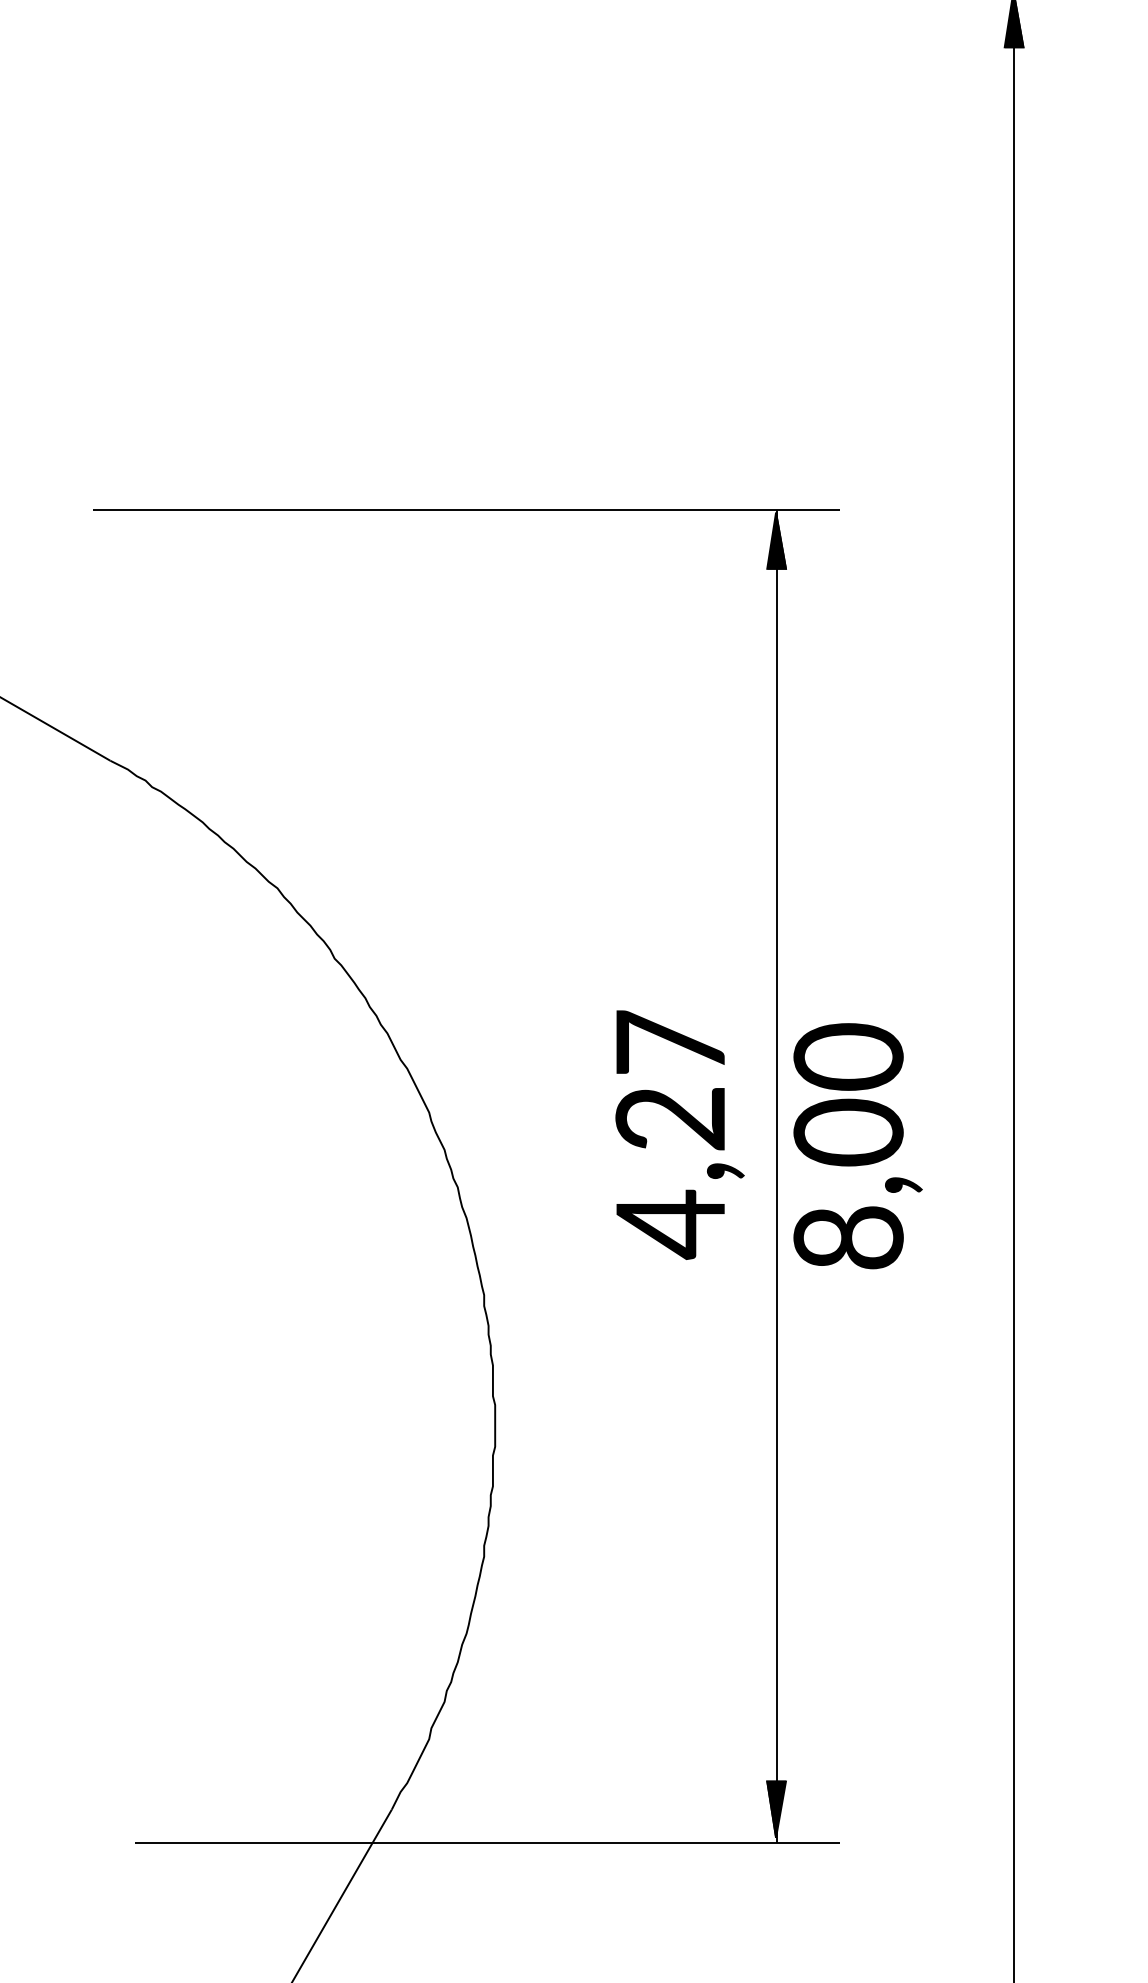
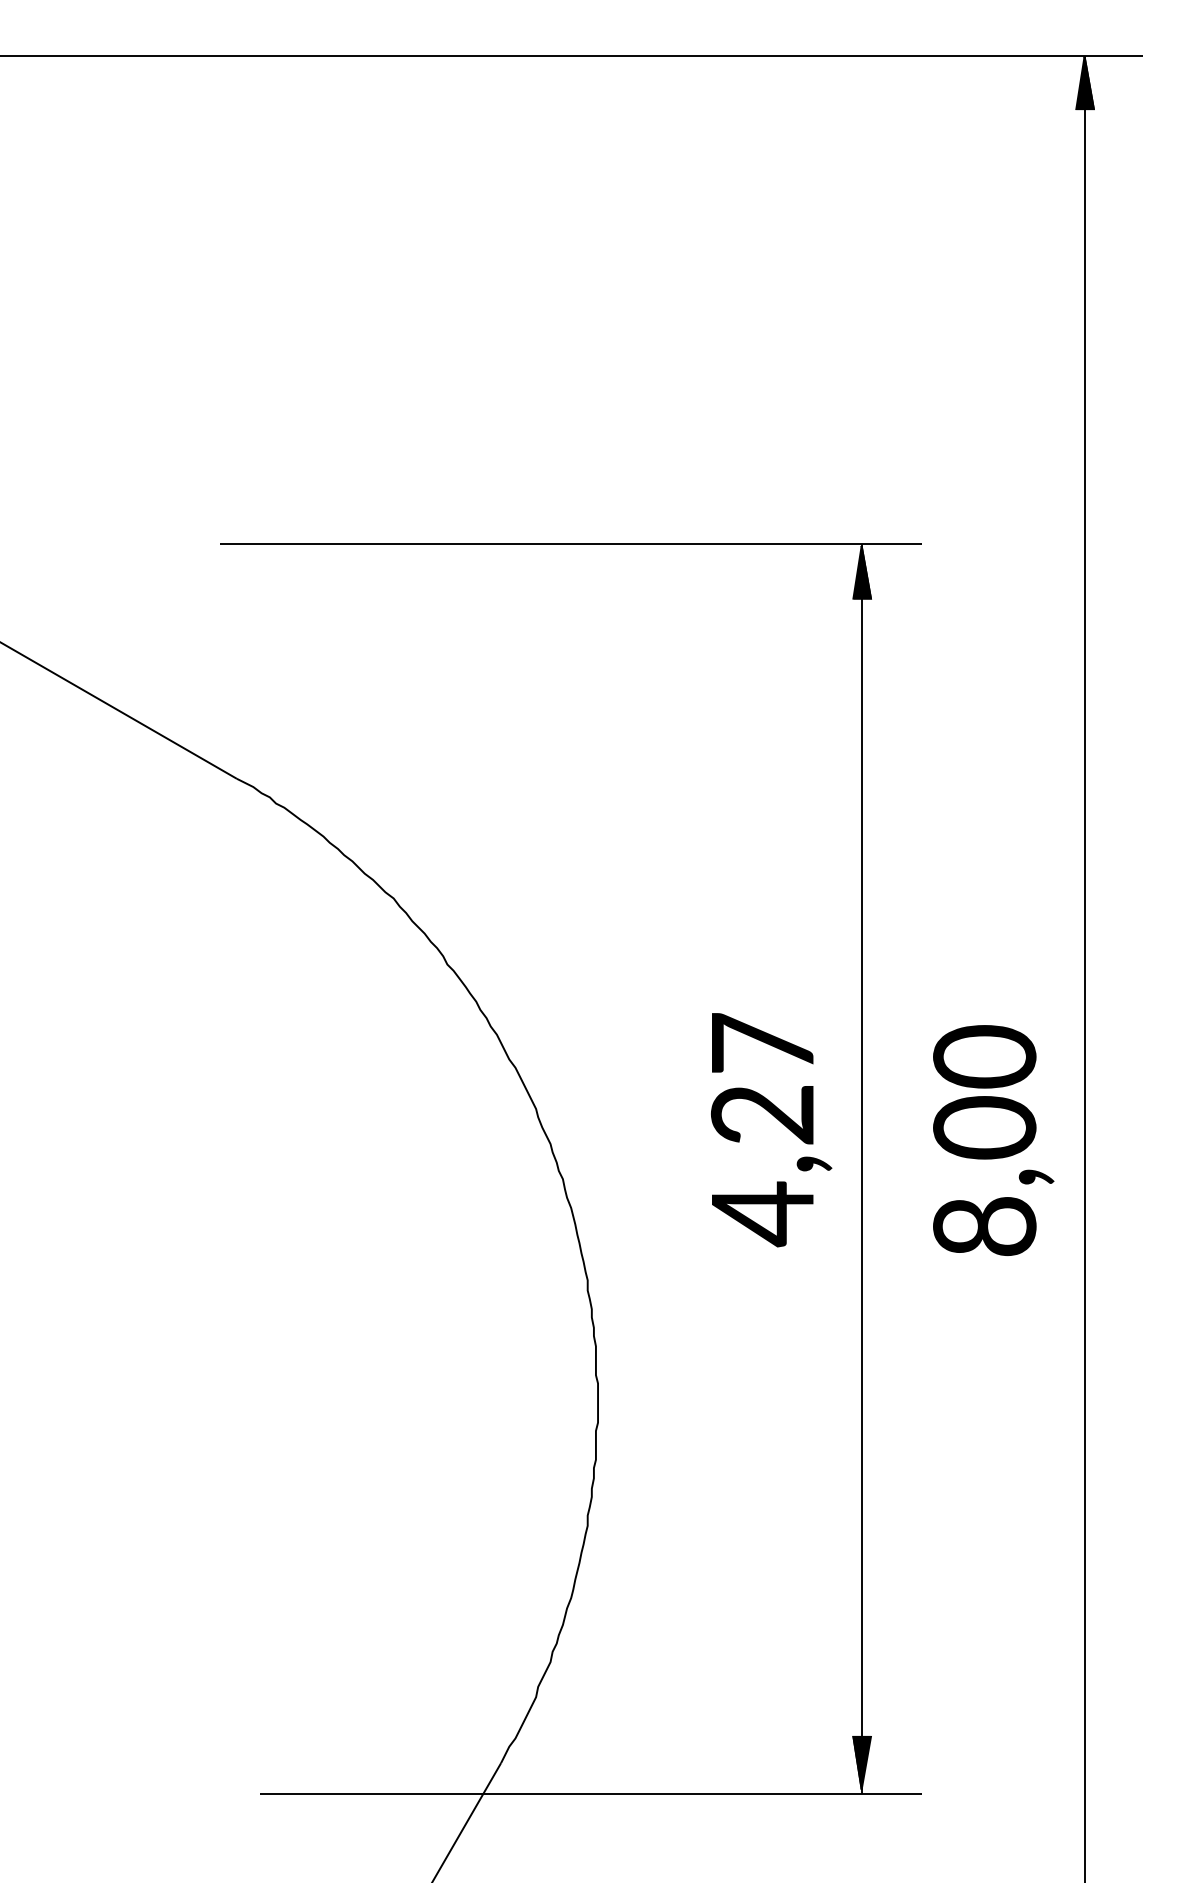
text: (857, 1146) -> (993, 1140), moved

